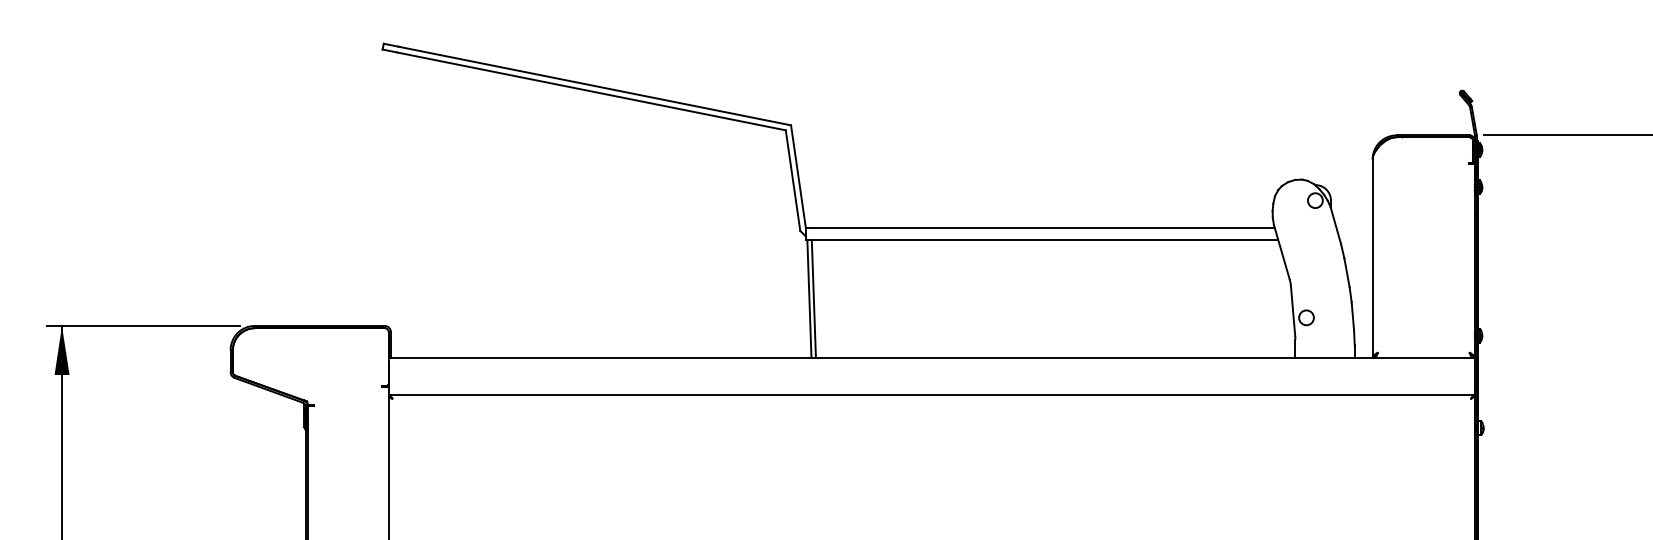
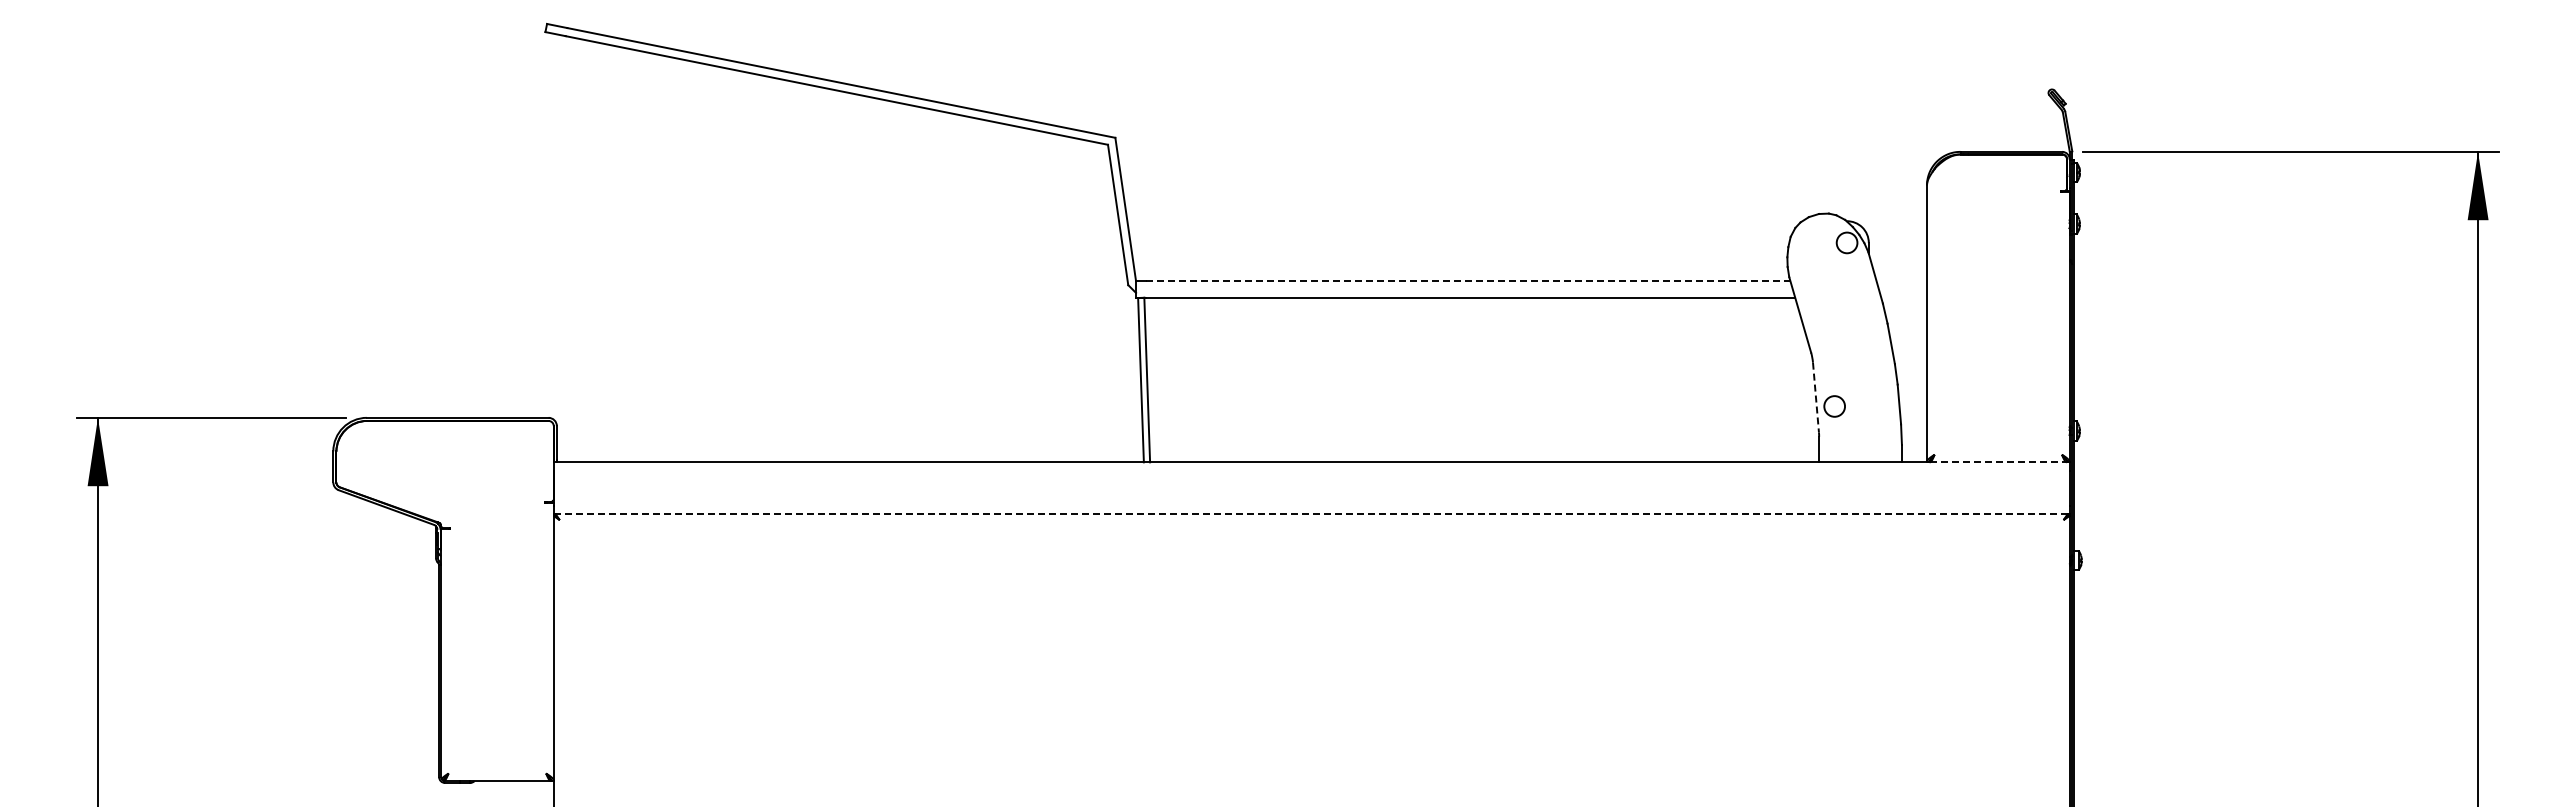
line: (1044, 228) -> (1468, 281), solid -> dashed
line: (1293, 312) -> (1816, 398), solid -> dashed
line: (1423, 358) -> (1998, 462), solid -> dashed
line: (931, 395) -> (1311, 514), solid -> dashed

